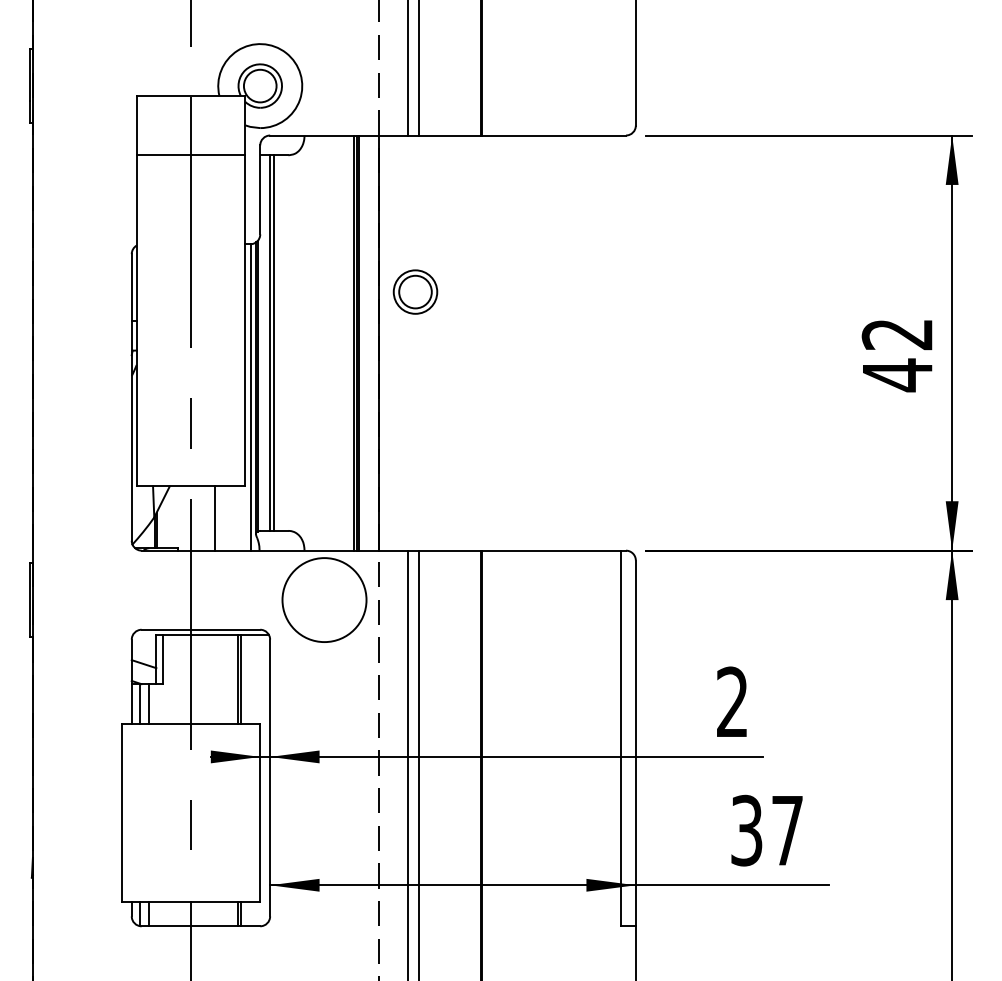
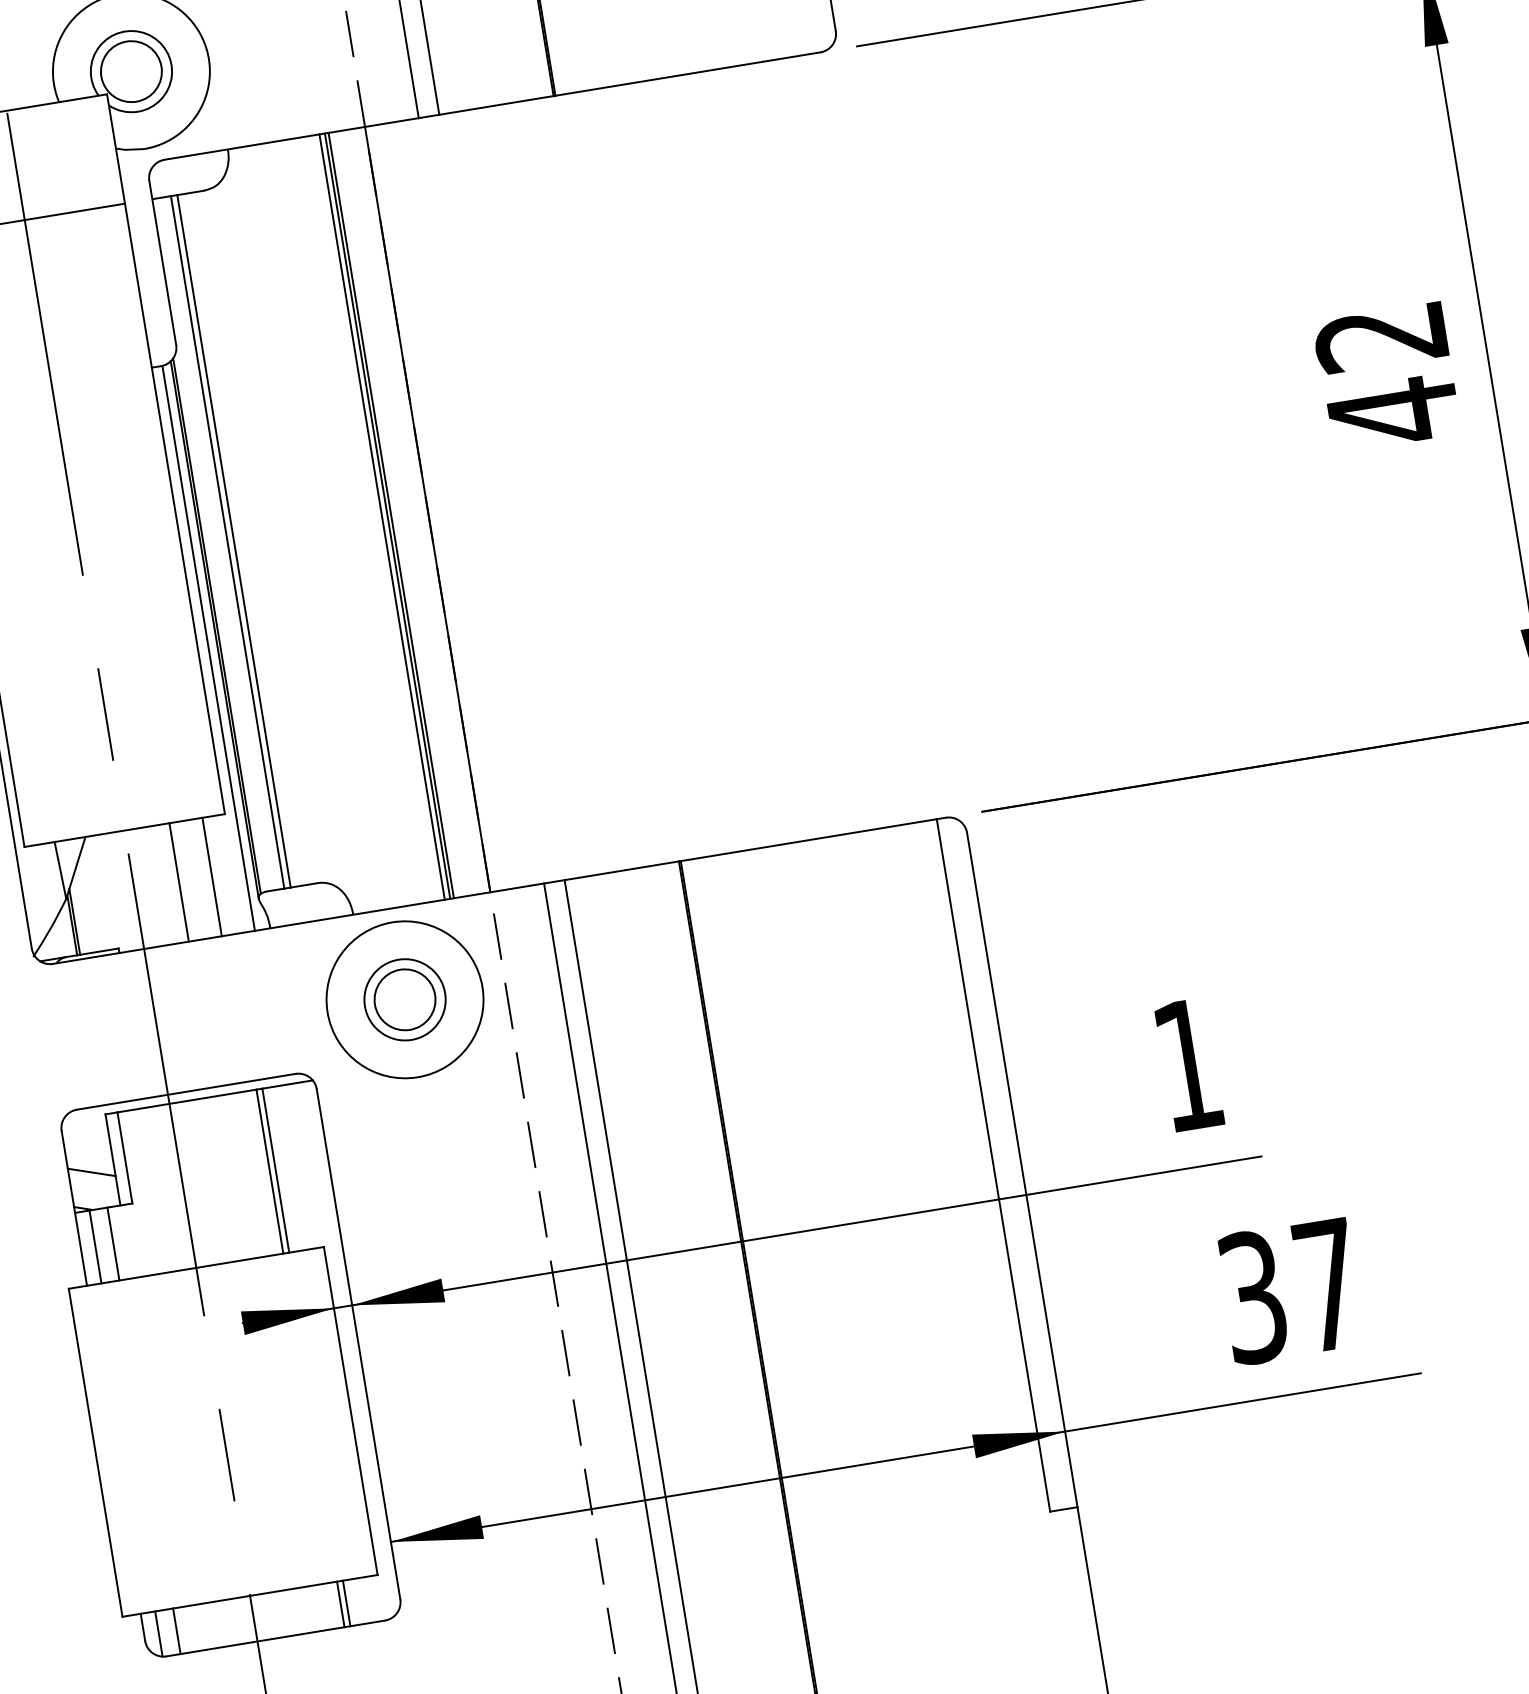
part: (415, 291) -> (404, 998), moved
line: (233, 518) -> (212, 876), added
text: (732, 701) -> (1187, 1063), 2 -> 1

